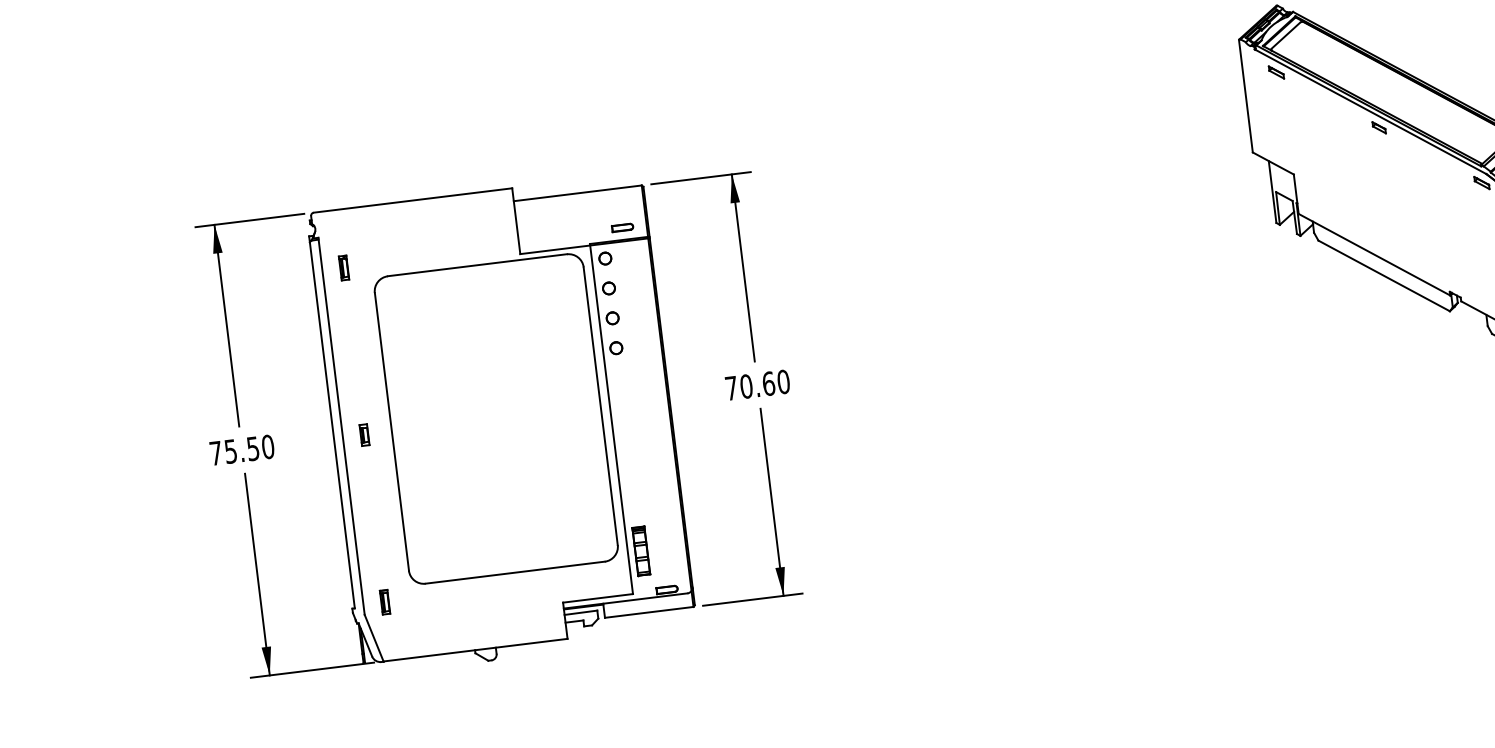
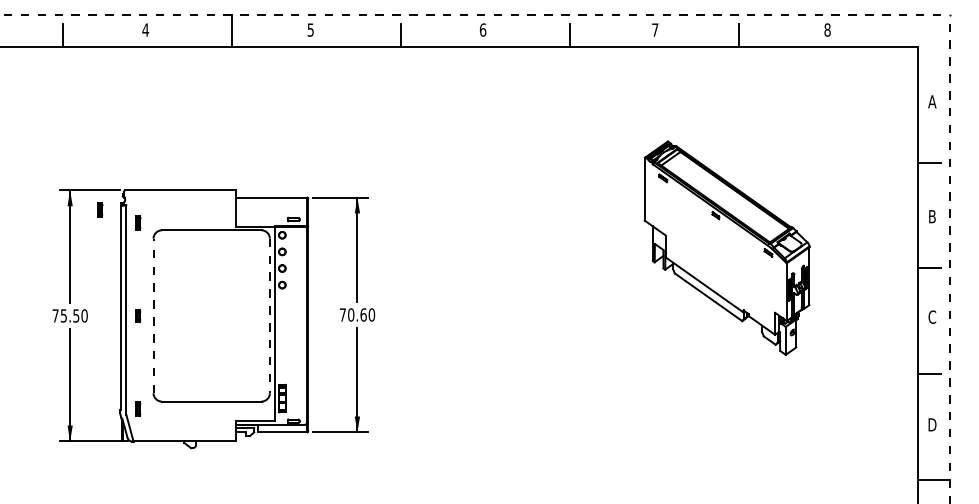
part: (273, 252) -> (100, 209), added
line: (600, 407) -> (269, 316), solid -> dashed
line: (391, 431) -> (153, 315), solid -> dashed

